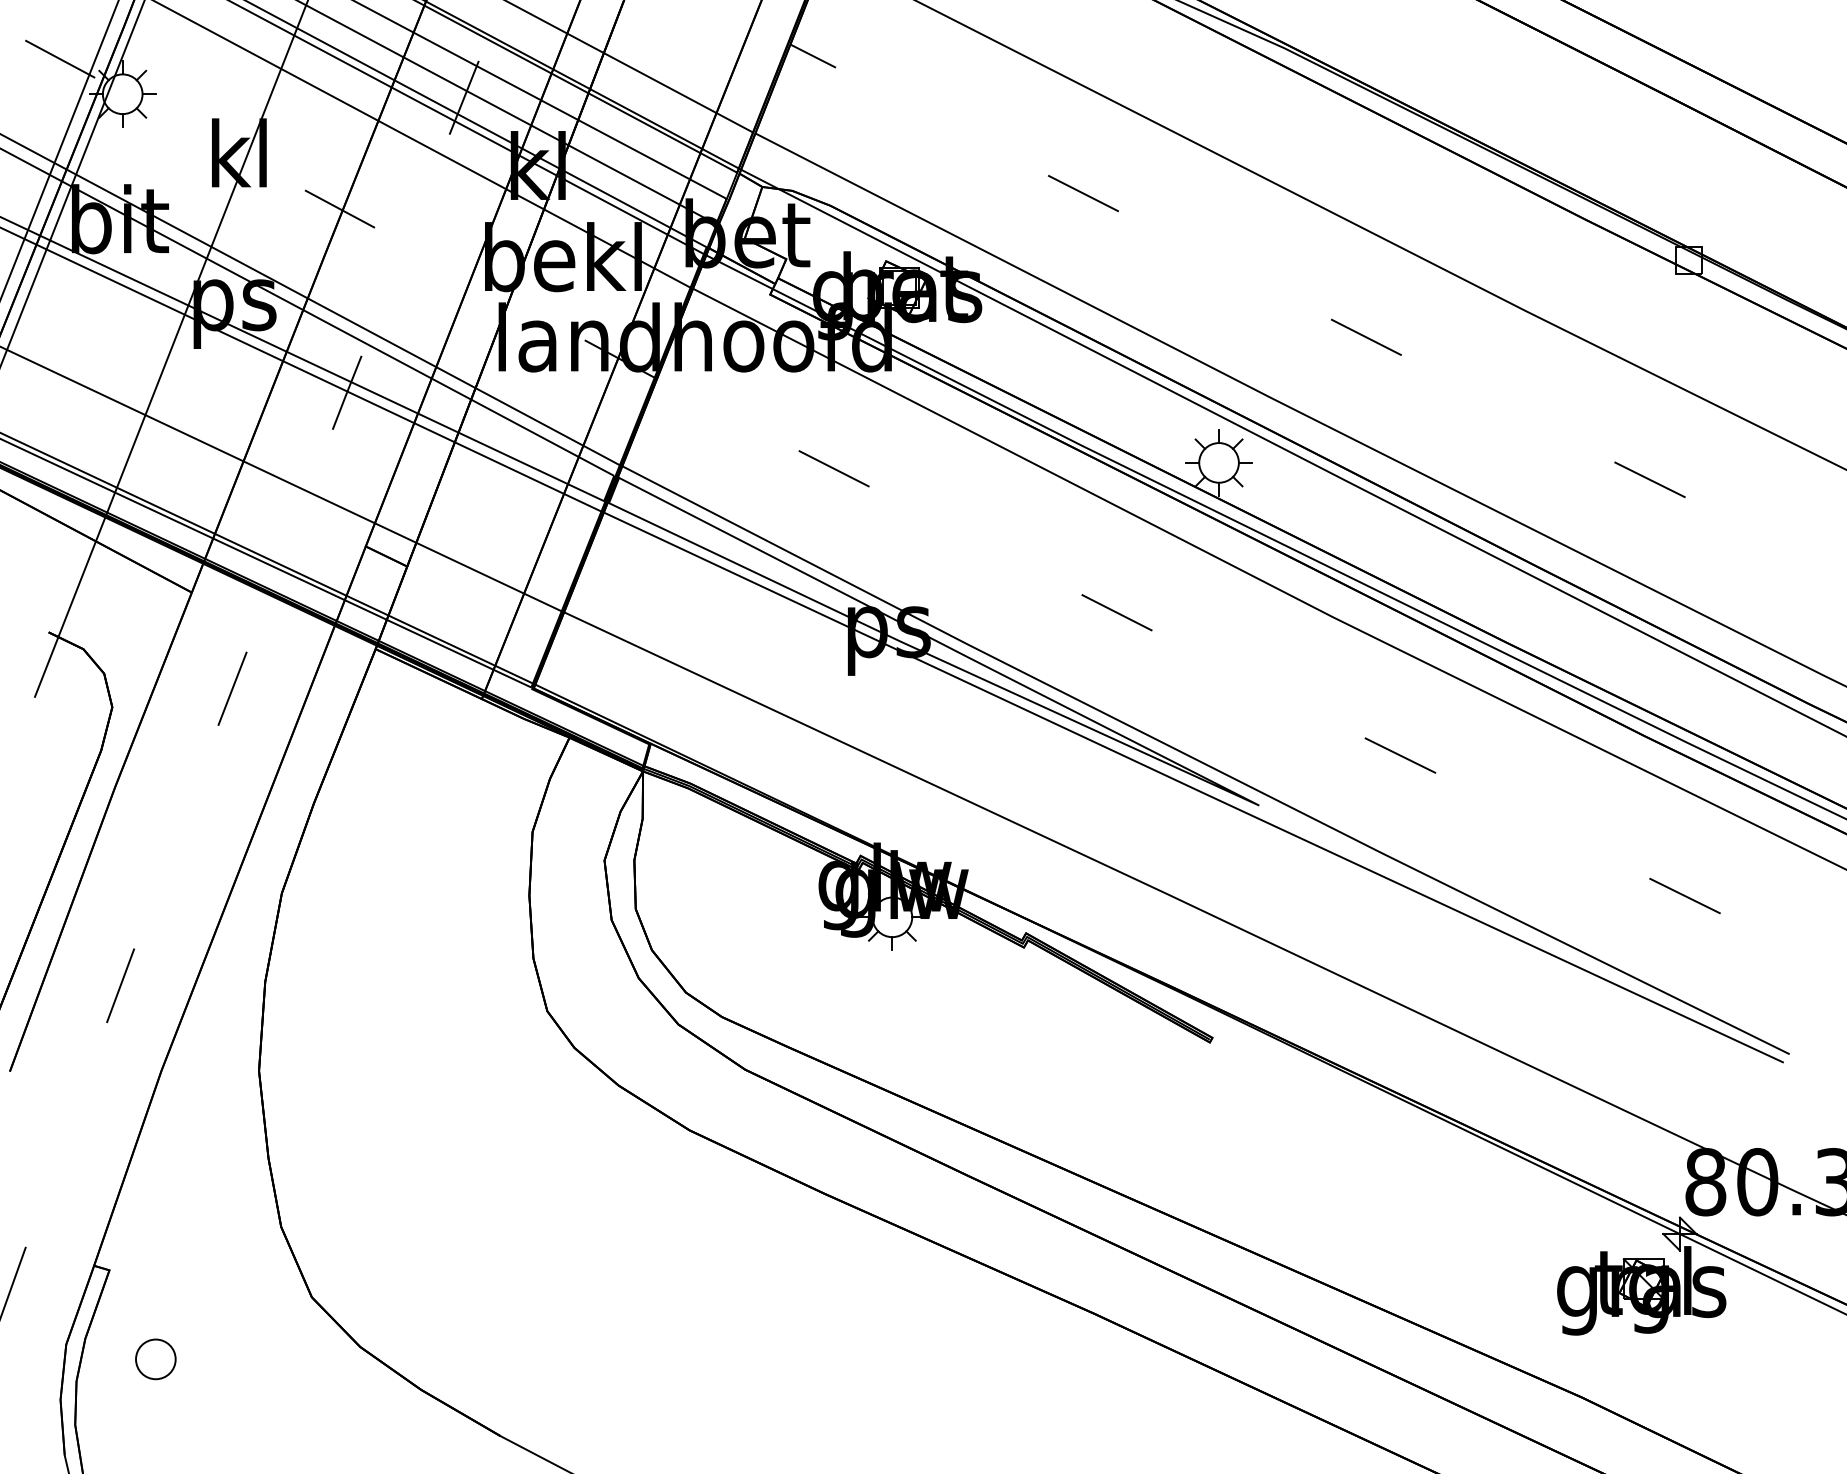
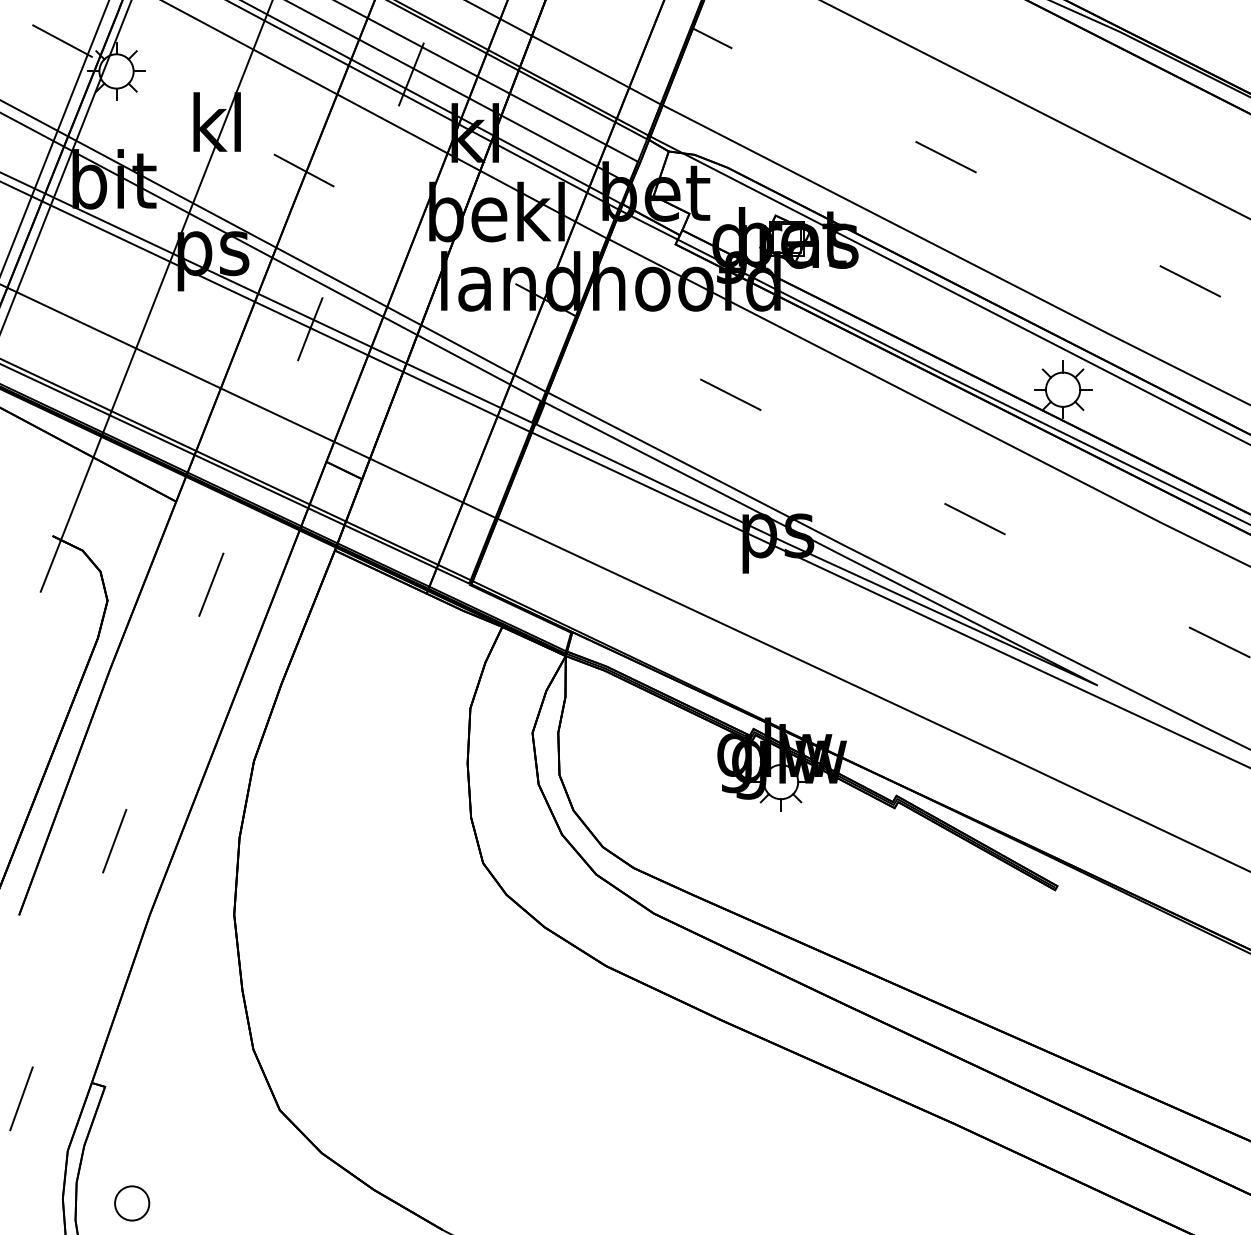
part: (155, 1359) -> (131, 1203), moved

